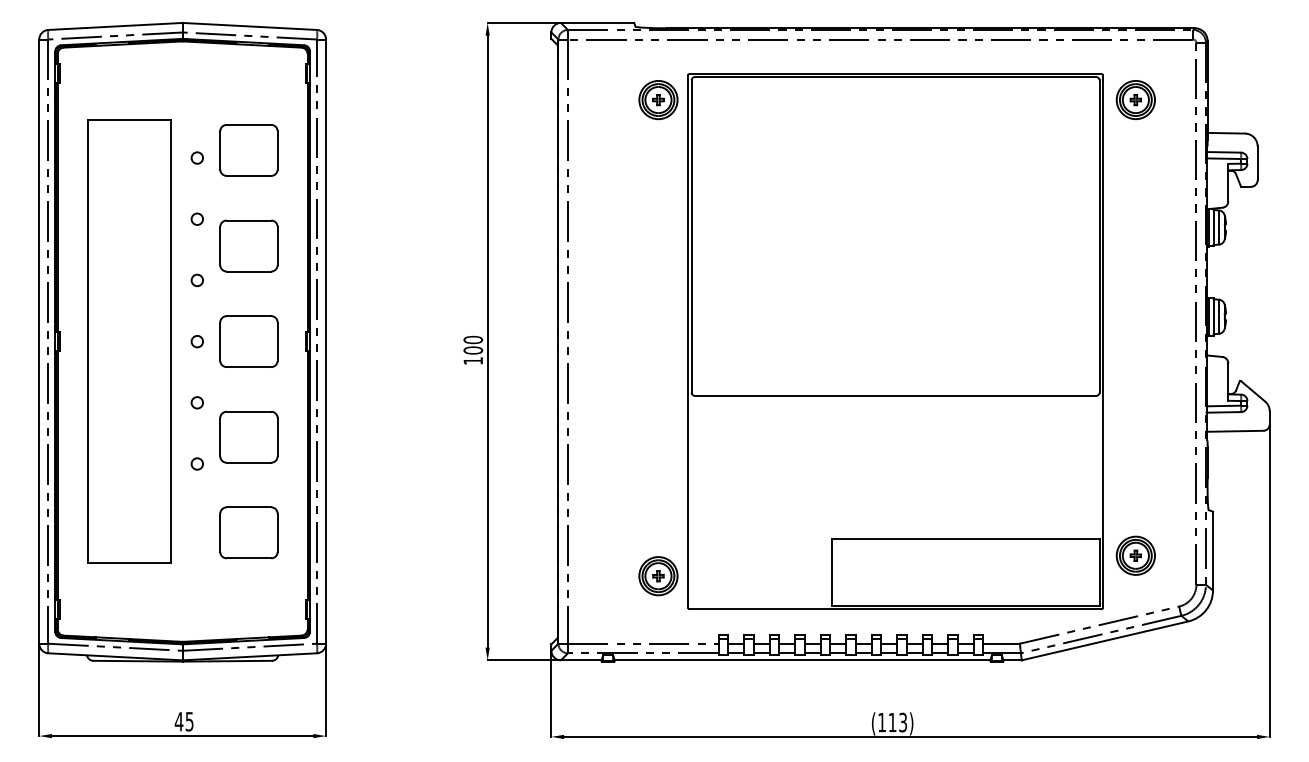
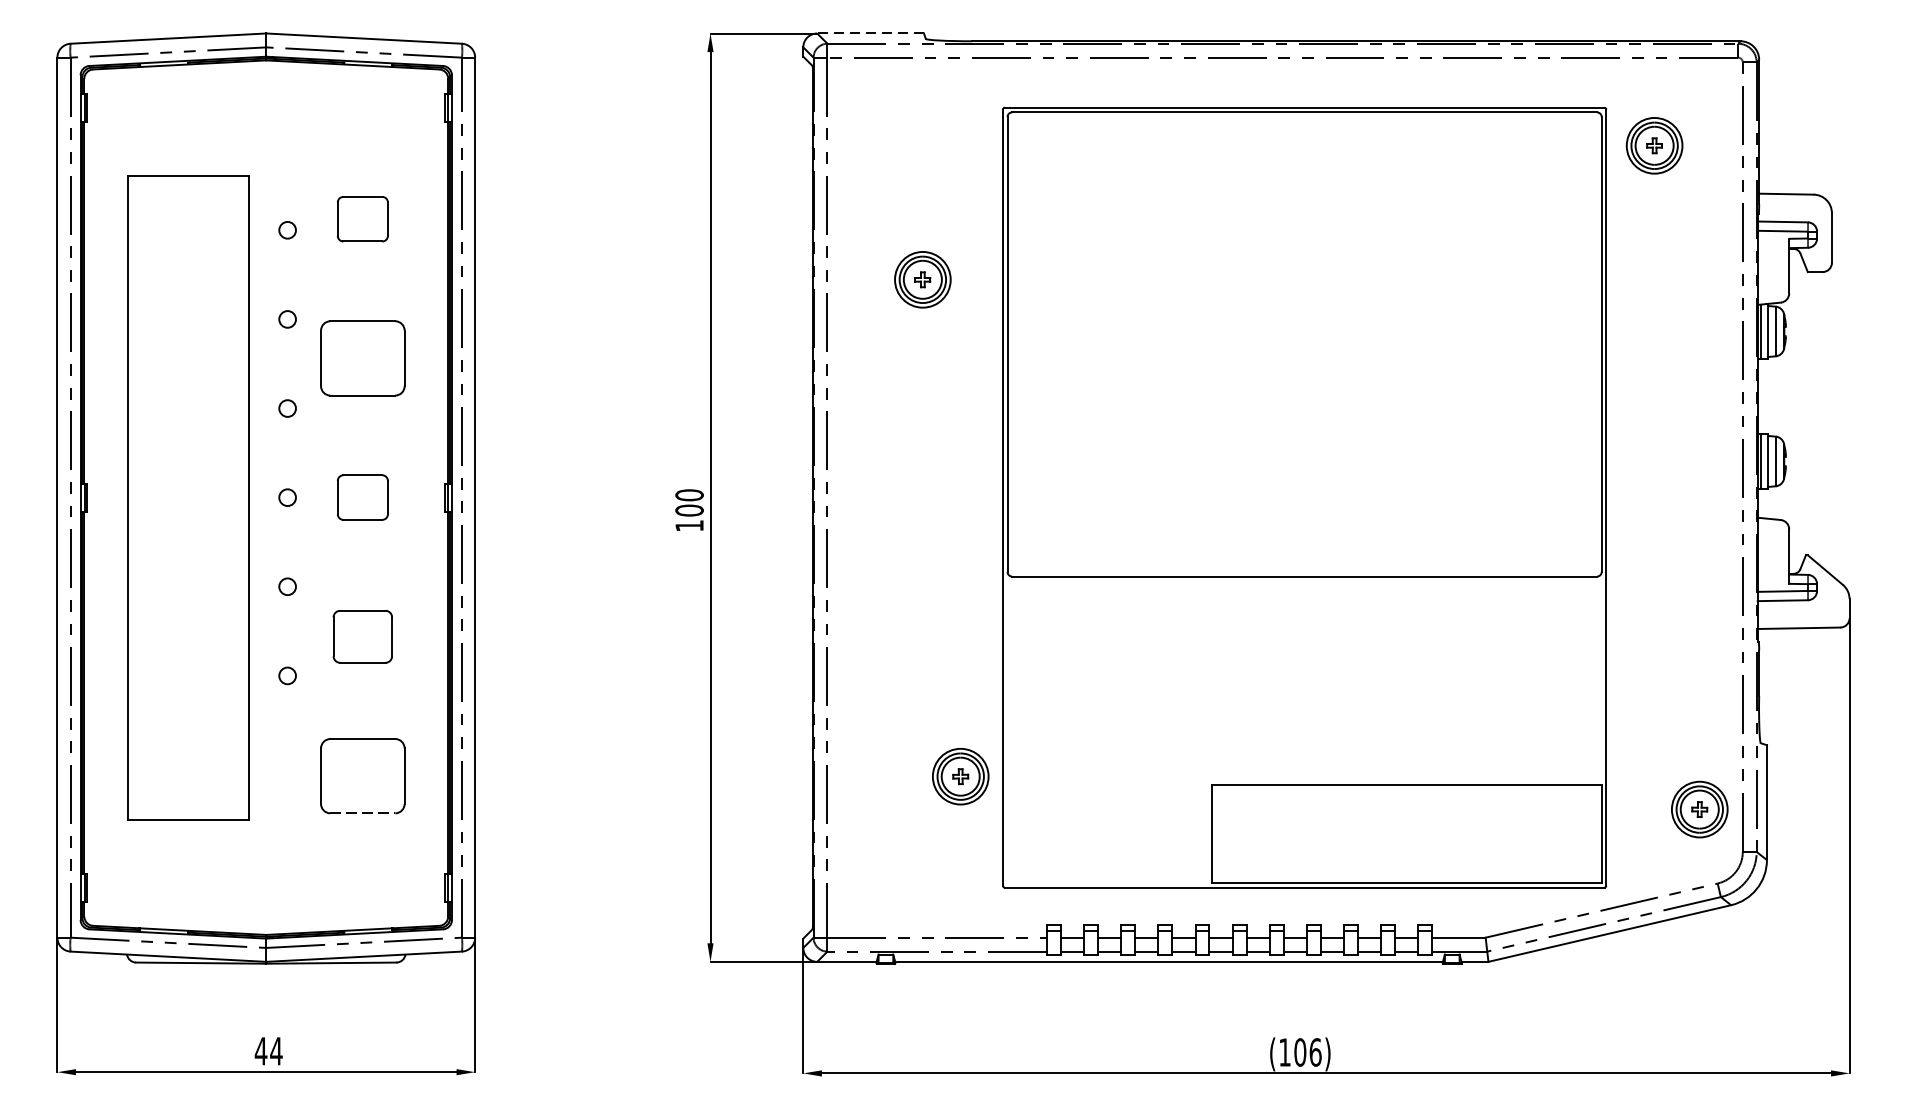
line: (597, 22) -> (870, 32), solid -> dashed
part: (658, 100) -> (922, 280), moved
part: (248, 150) -> (362, 219), size x0.6
part: (248, 341) -> (362, 497), size x0.6
part: (248, 436) -> (362, 635), size x0.7
part: (1135, 555) -> (1699, 809), moved
line: (249, 558) -> (363, 813), solid -> dashed
part: (658, 576) -> (960, 777), moved
text: (189, 721) -> (276, 1050), 45 -> 44
text: (897, 722) -> (1307, 1052), (113) -> (106)

